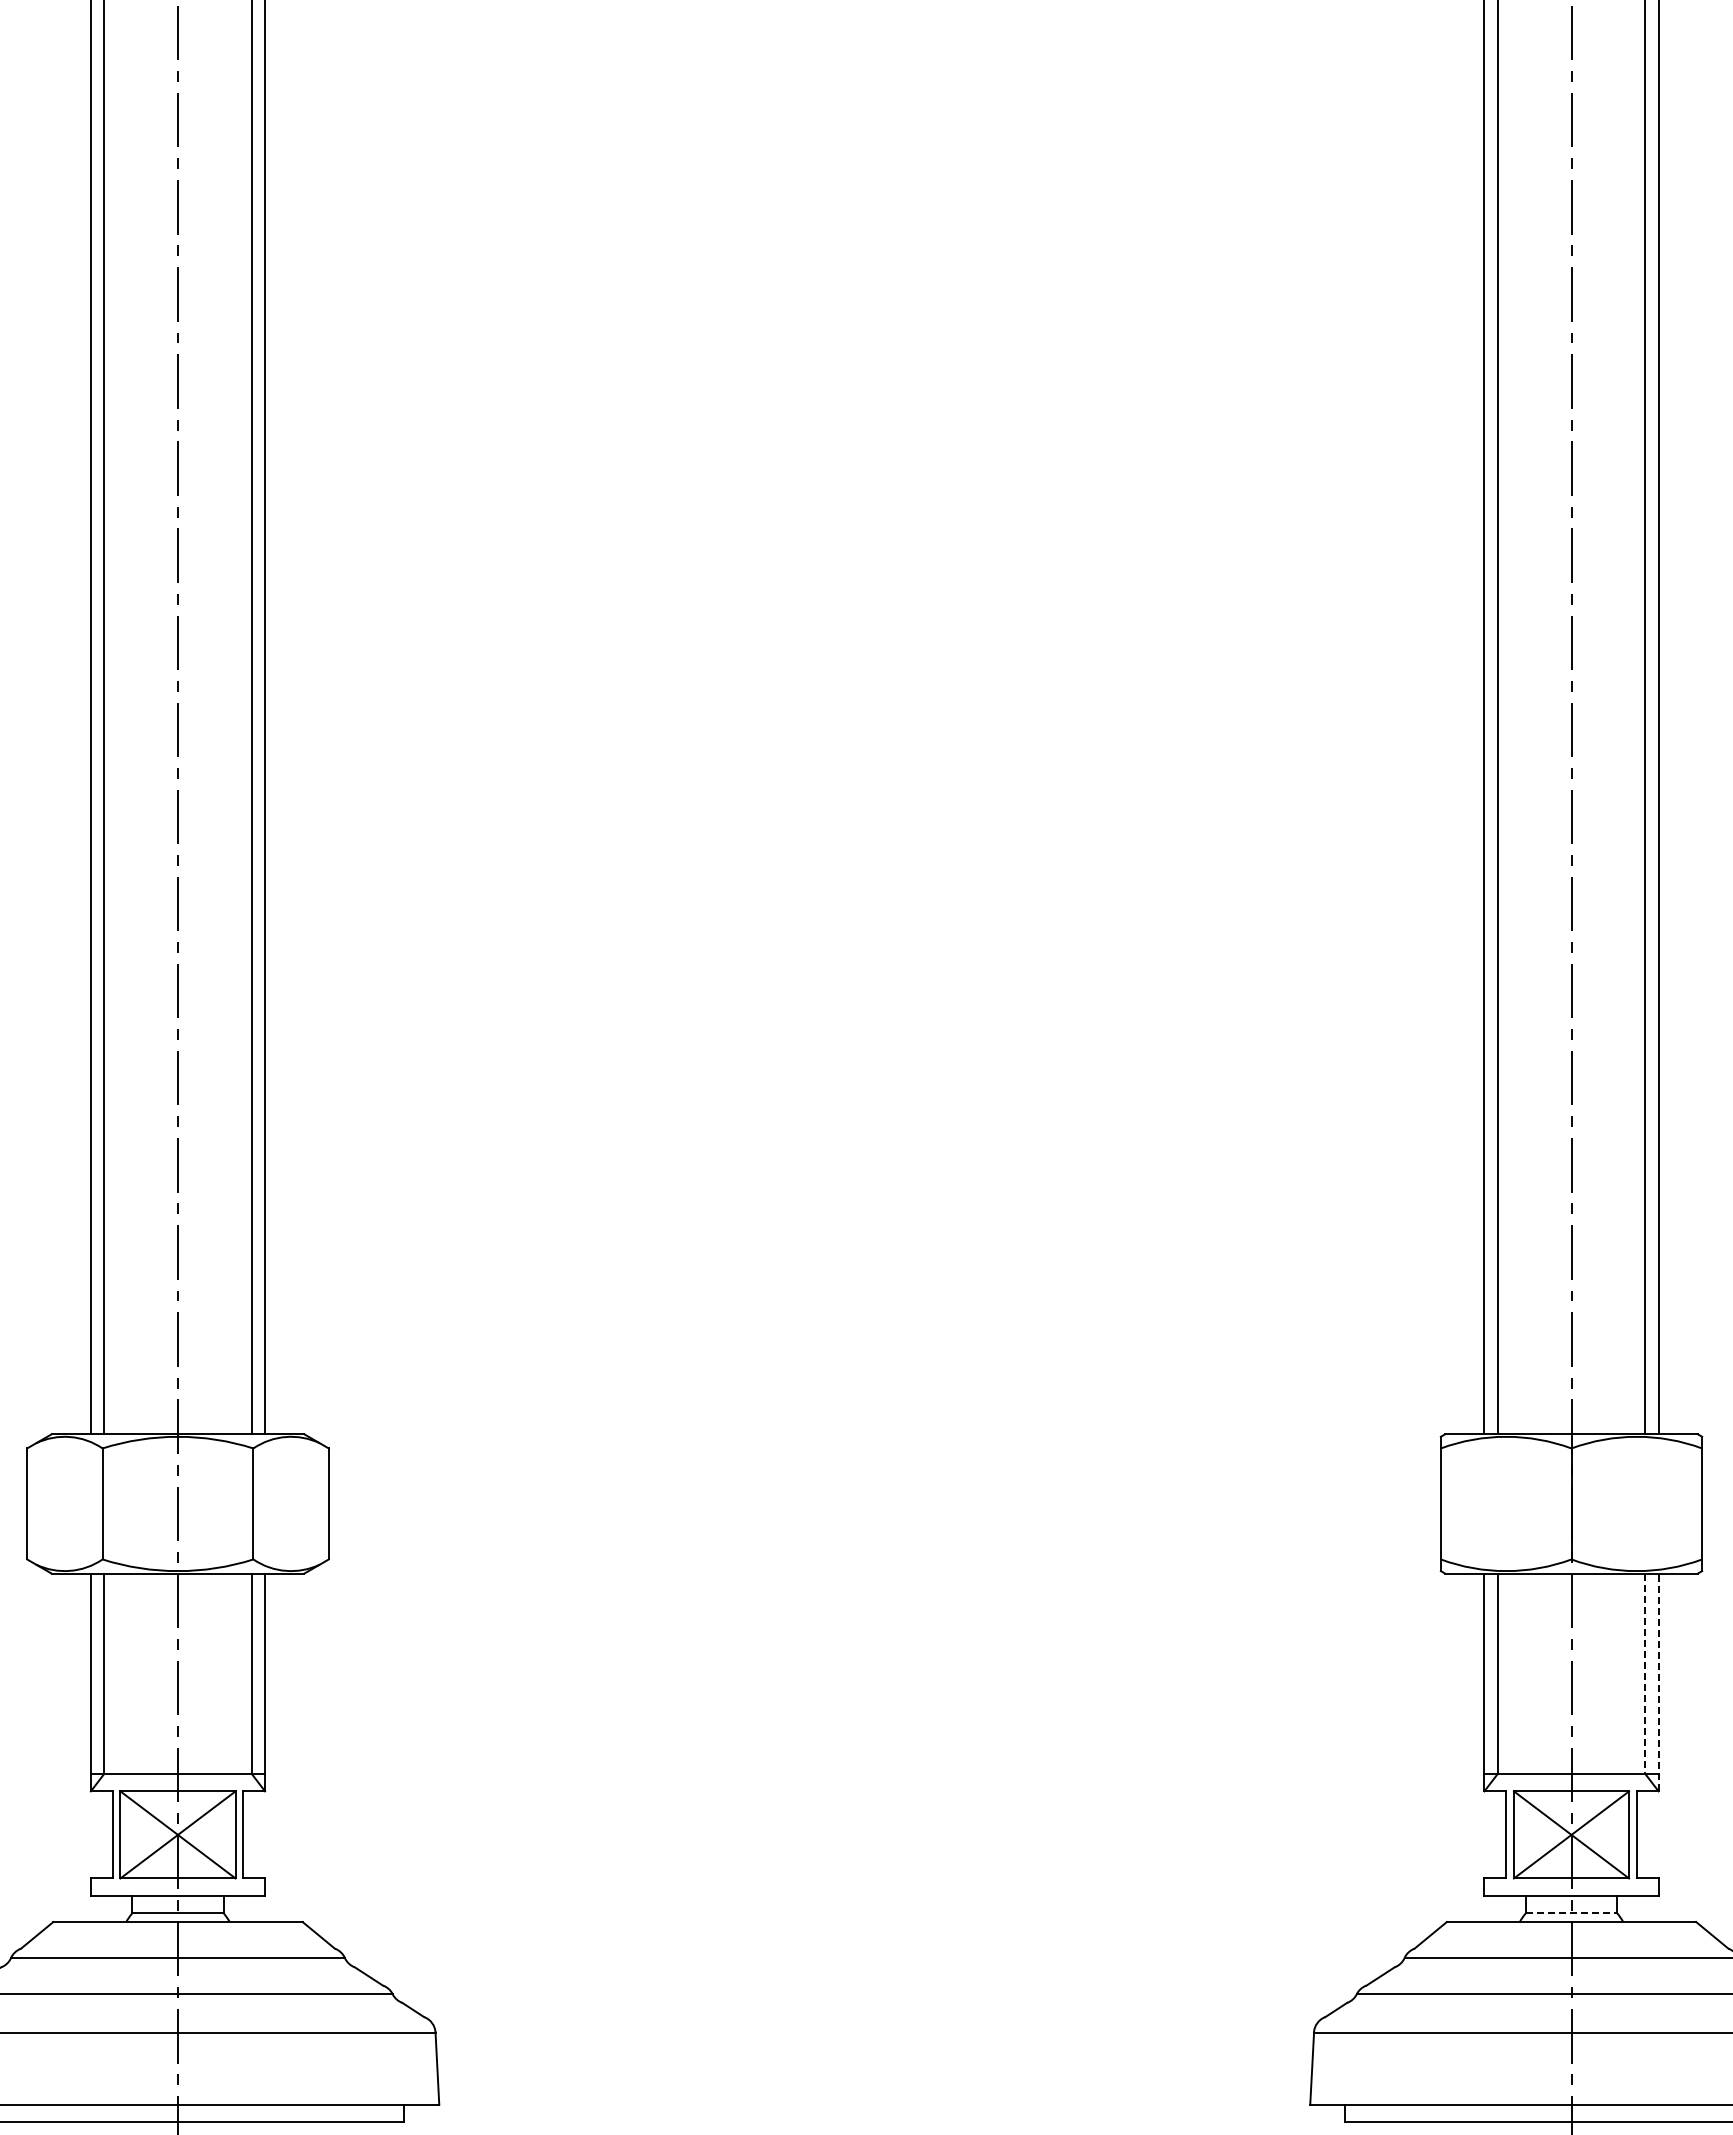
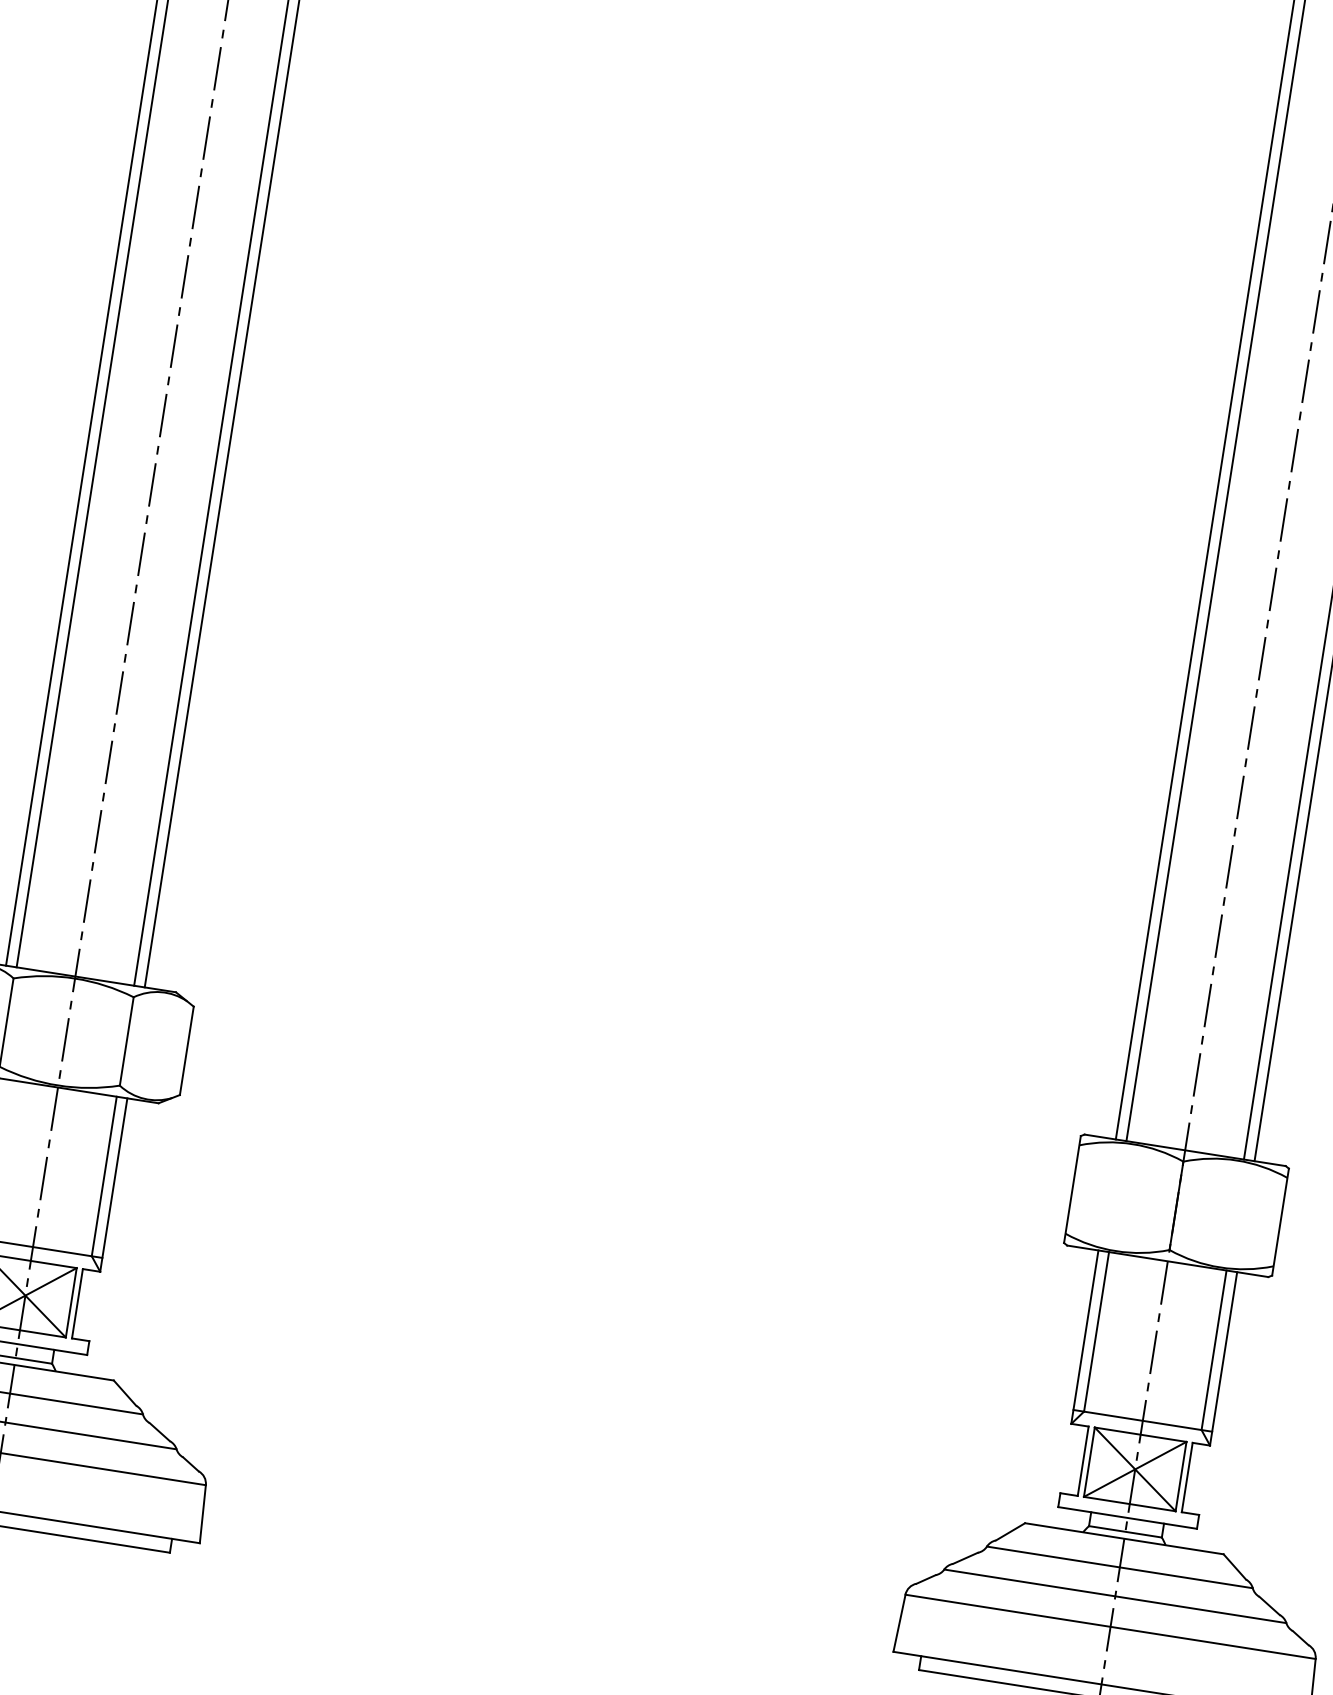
line: (1645, 1674) -> (1214, 1350), dashed -> solid
line: (1658, 1682) -> (1223, 1358), dashed -> solid
line: (1571, 1913) -> (1125, 1531), dashed -> solid

